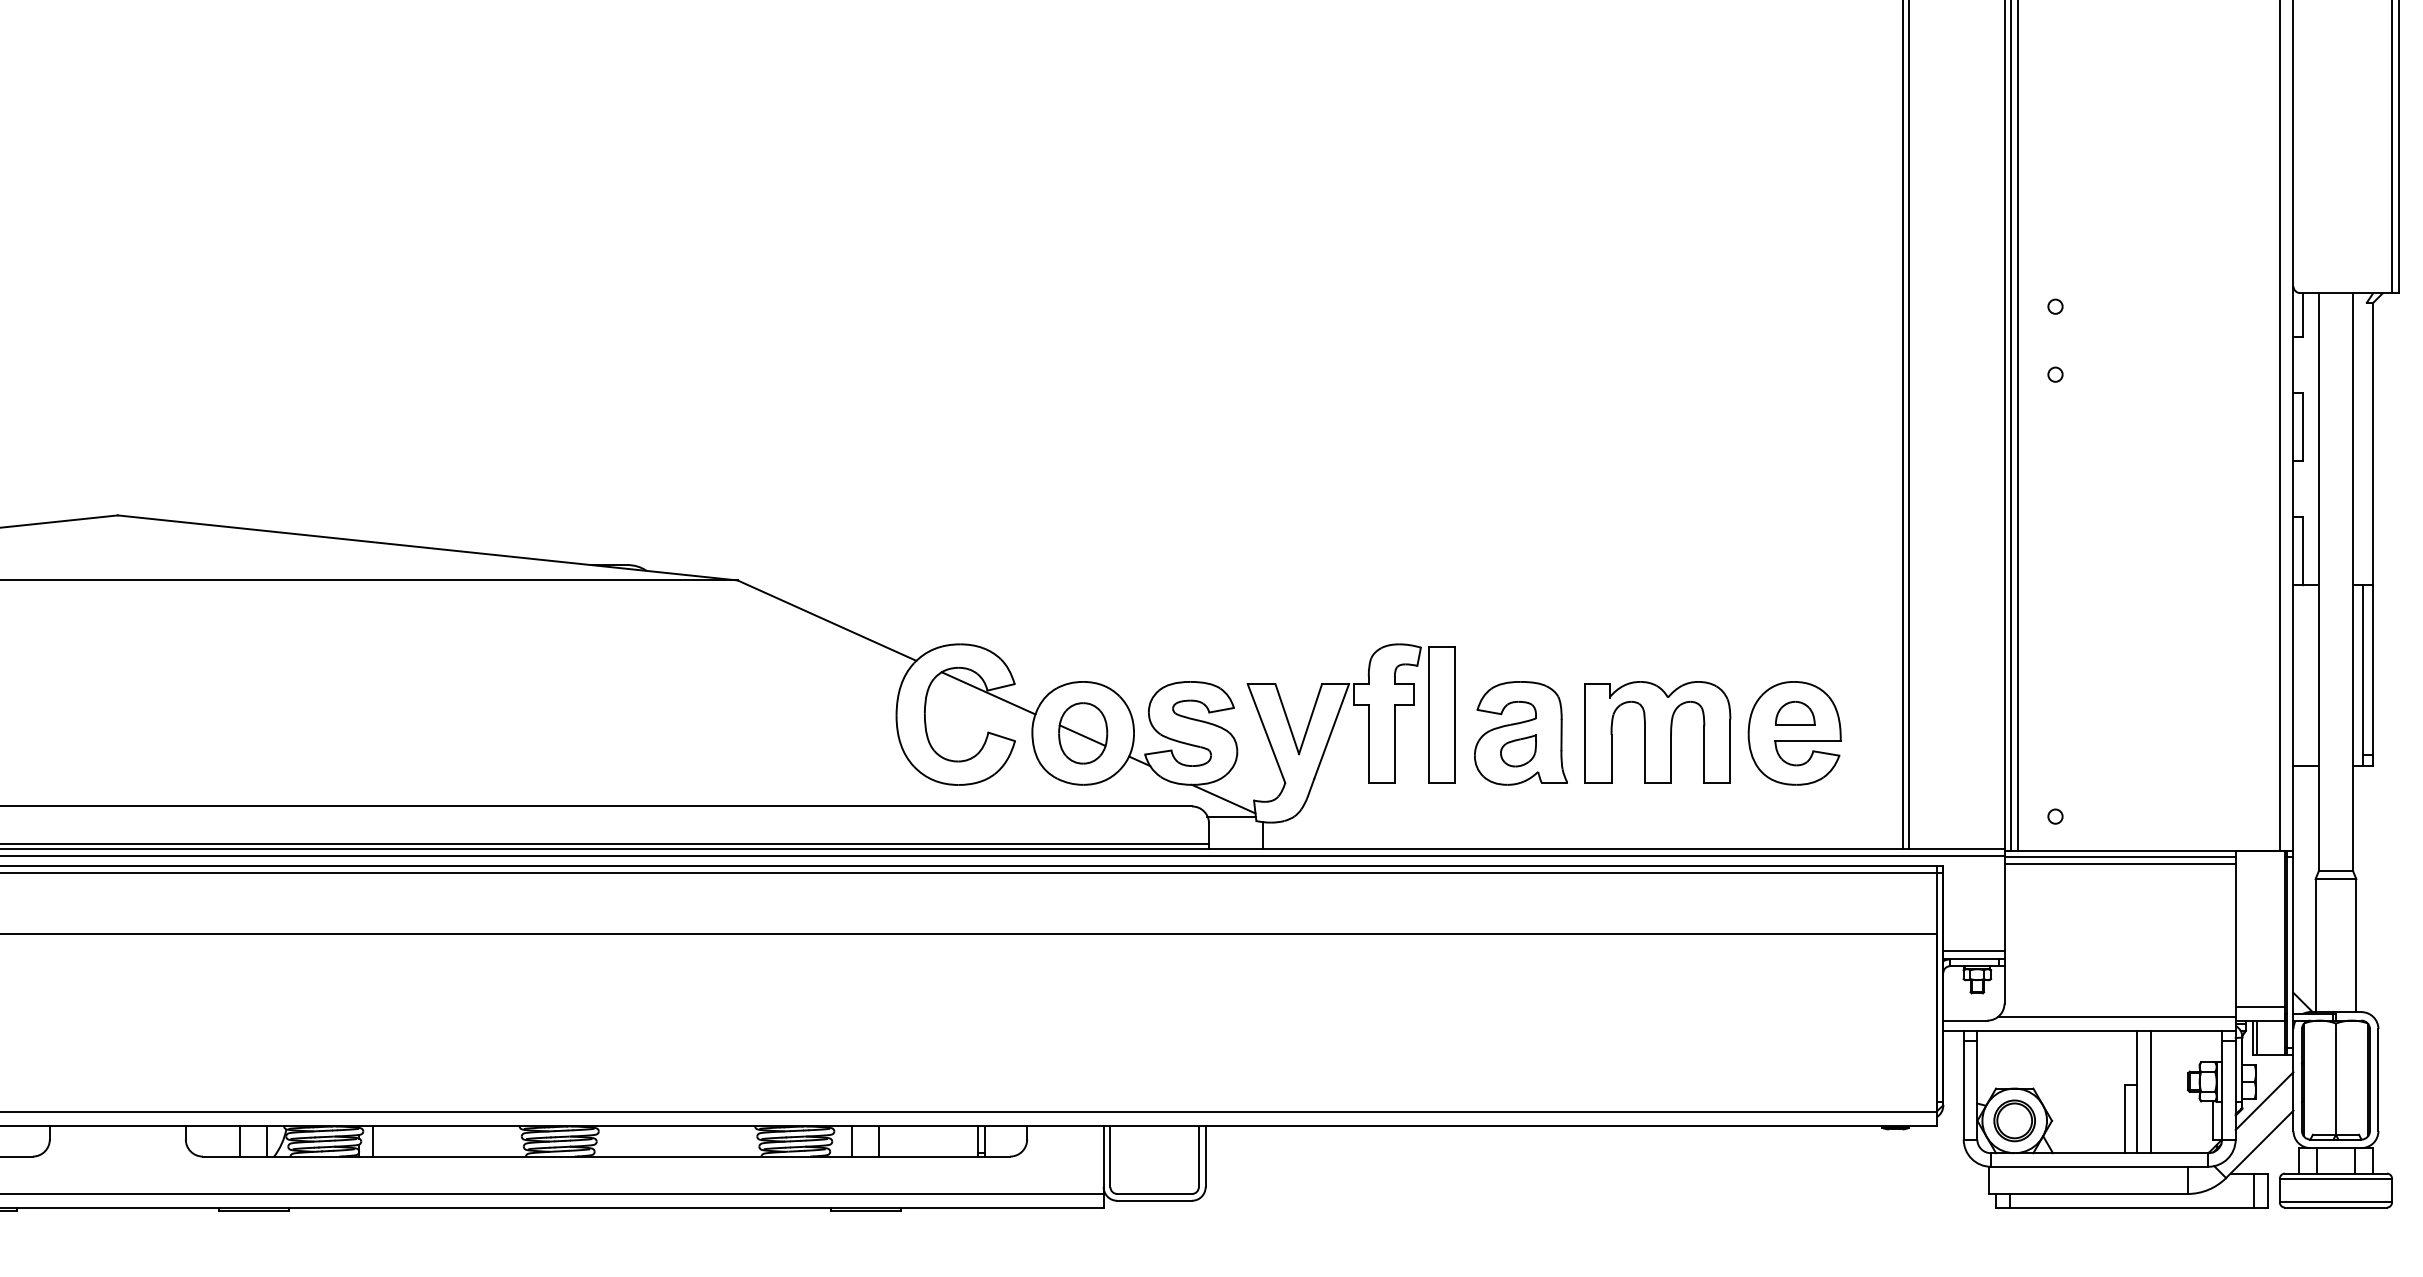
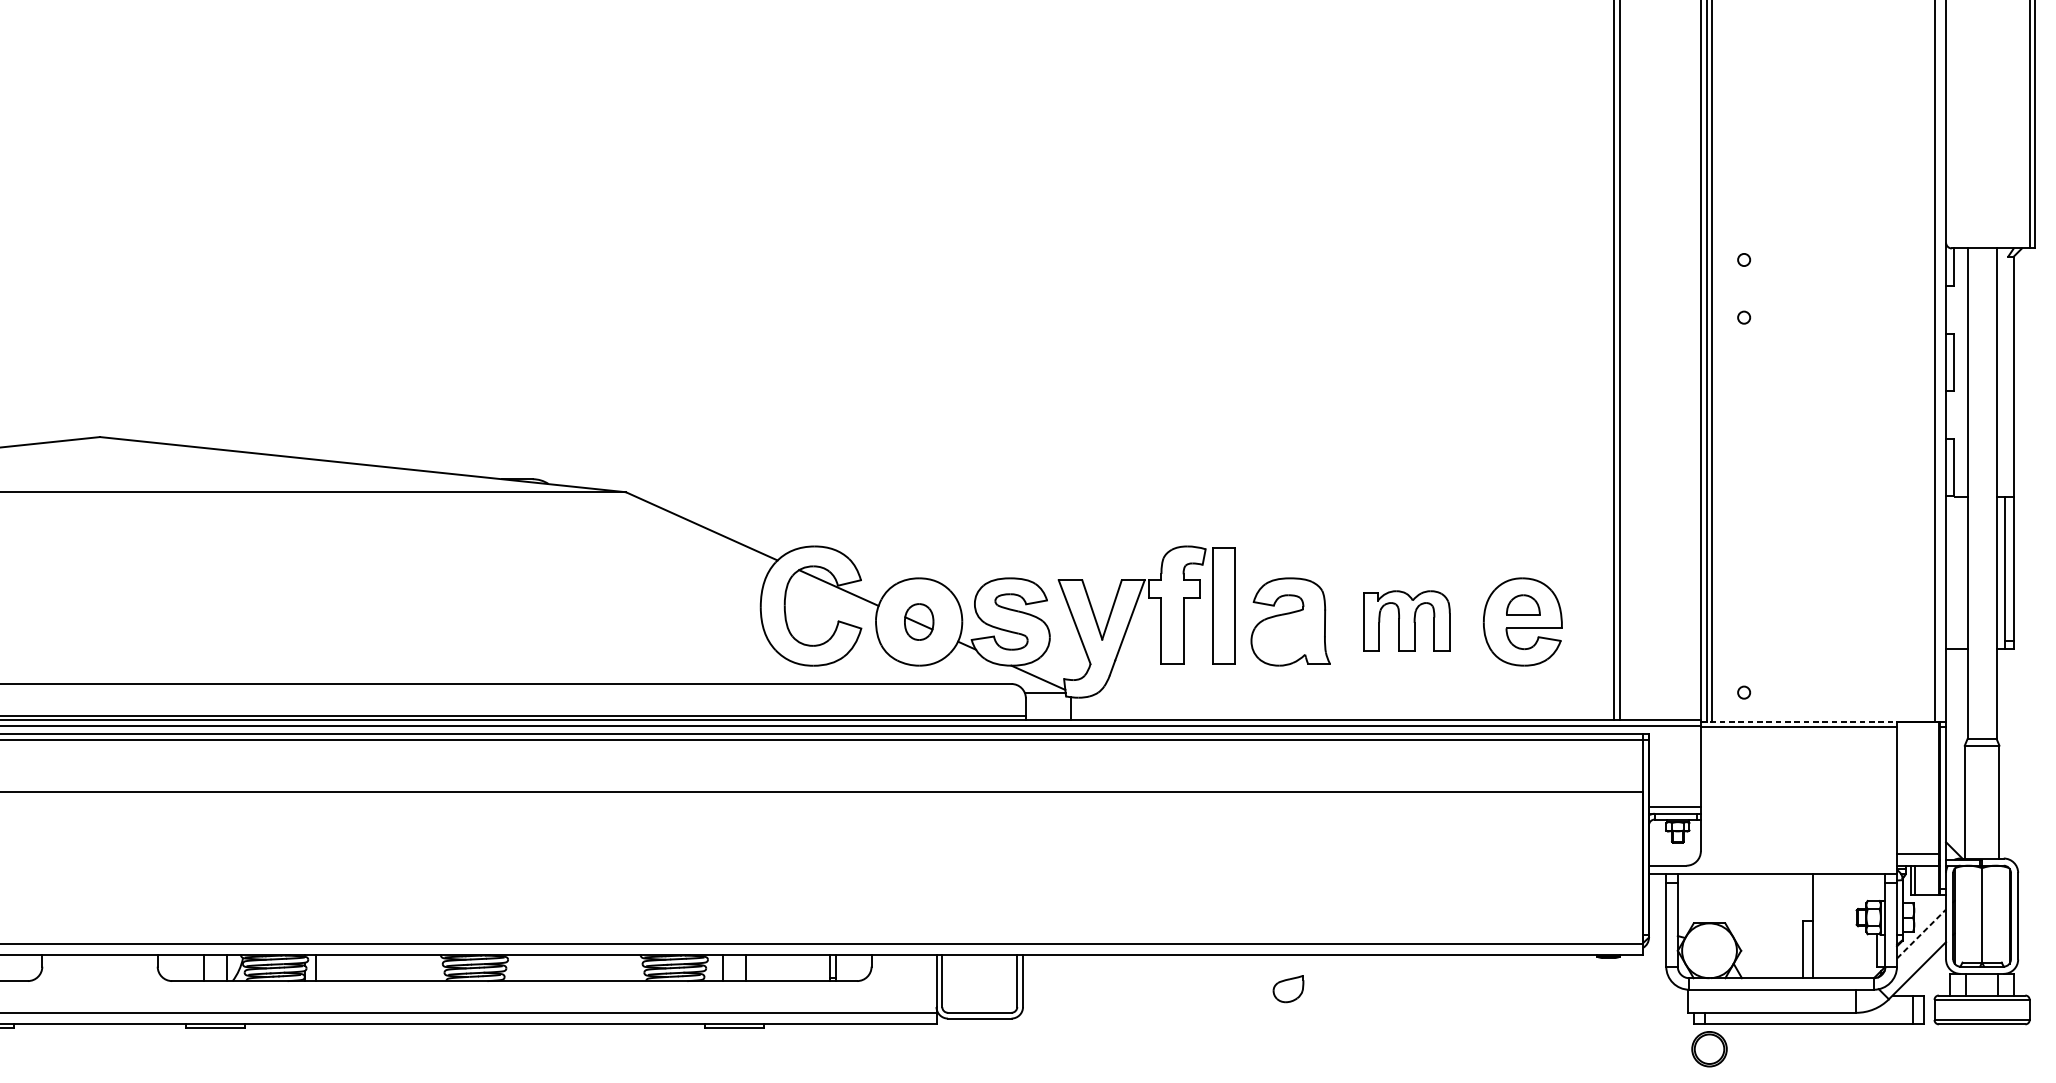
part: (1657, 732) -> (1406, 621), size x0.7
part: (1083, 733) -> (919, 622), size x0.7
part: (1518, 750) -> (1288, 988), moved
line: (2120, 850) -> (1799, 721), solid -> dashed
line: (2119, 864) -> (1798, 733), removed
line: (2116, 1017) -> (1795, 863), removed
line: (2150, 1091) -> (1824, 925), removed
line: (2264, 1101) -> (1921, 934), solid -> dashed
part: (2014, 1120) -> (1709, 1048), moved

